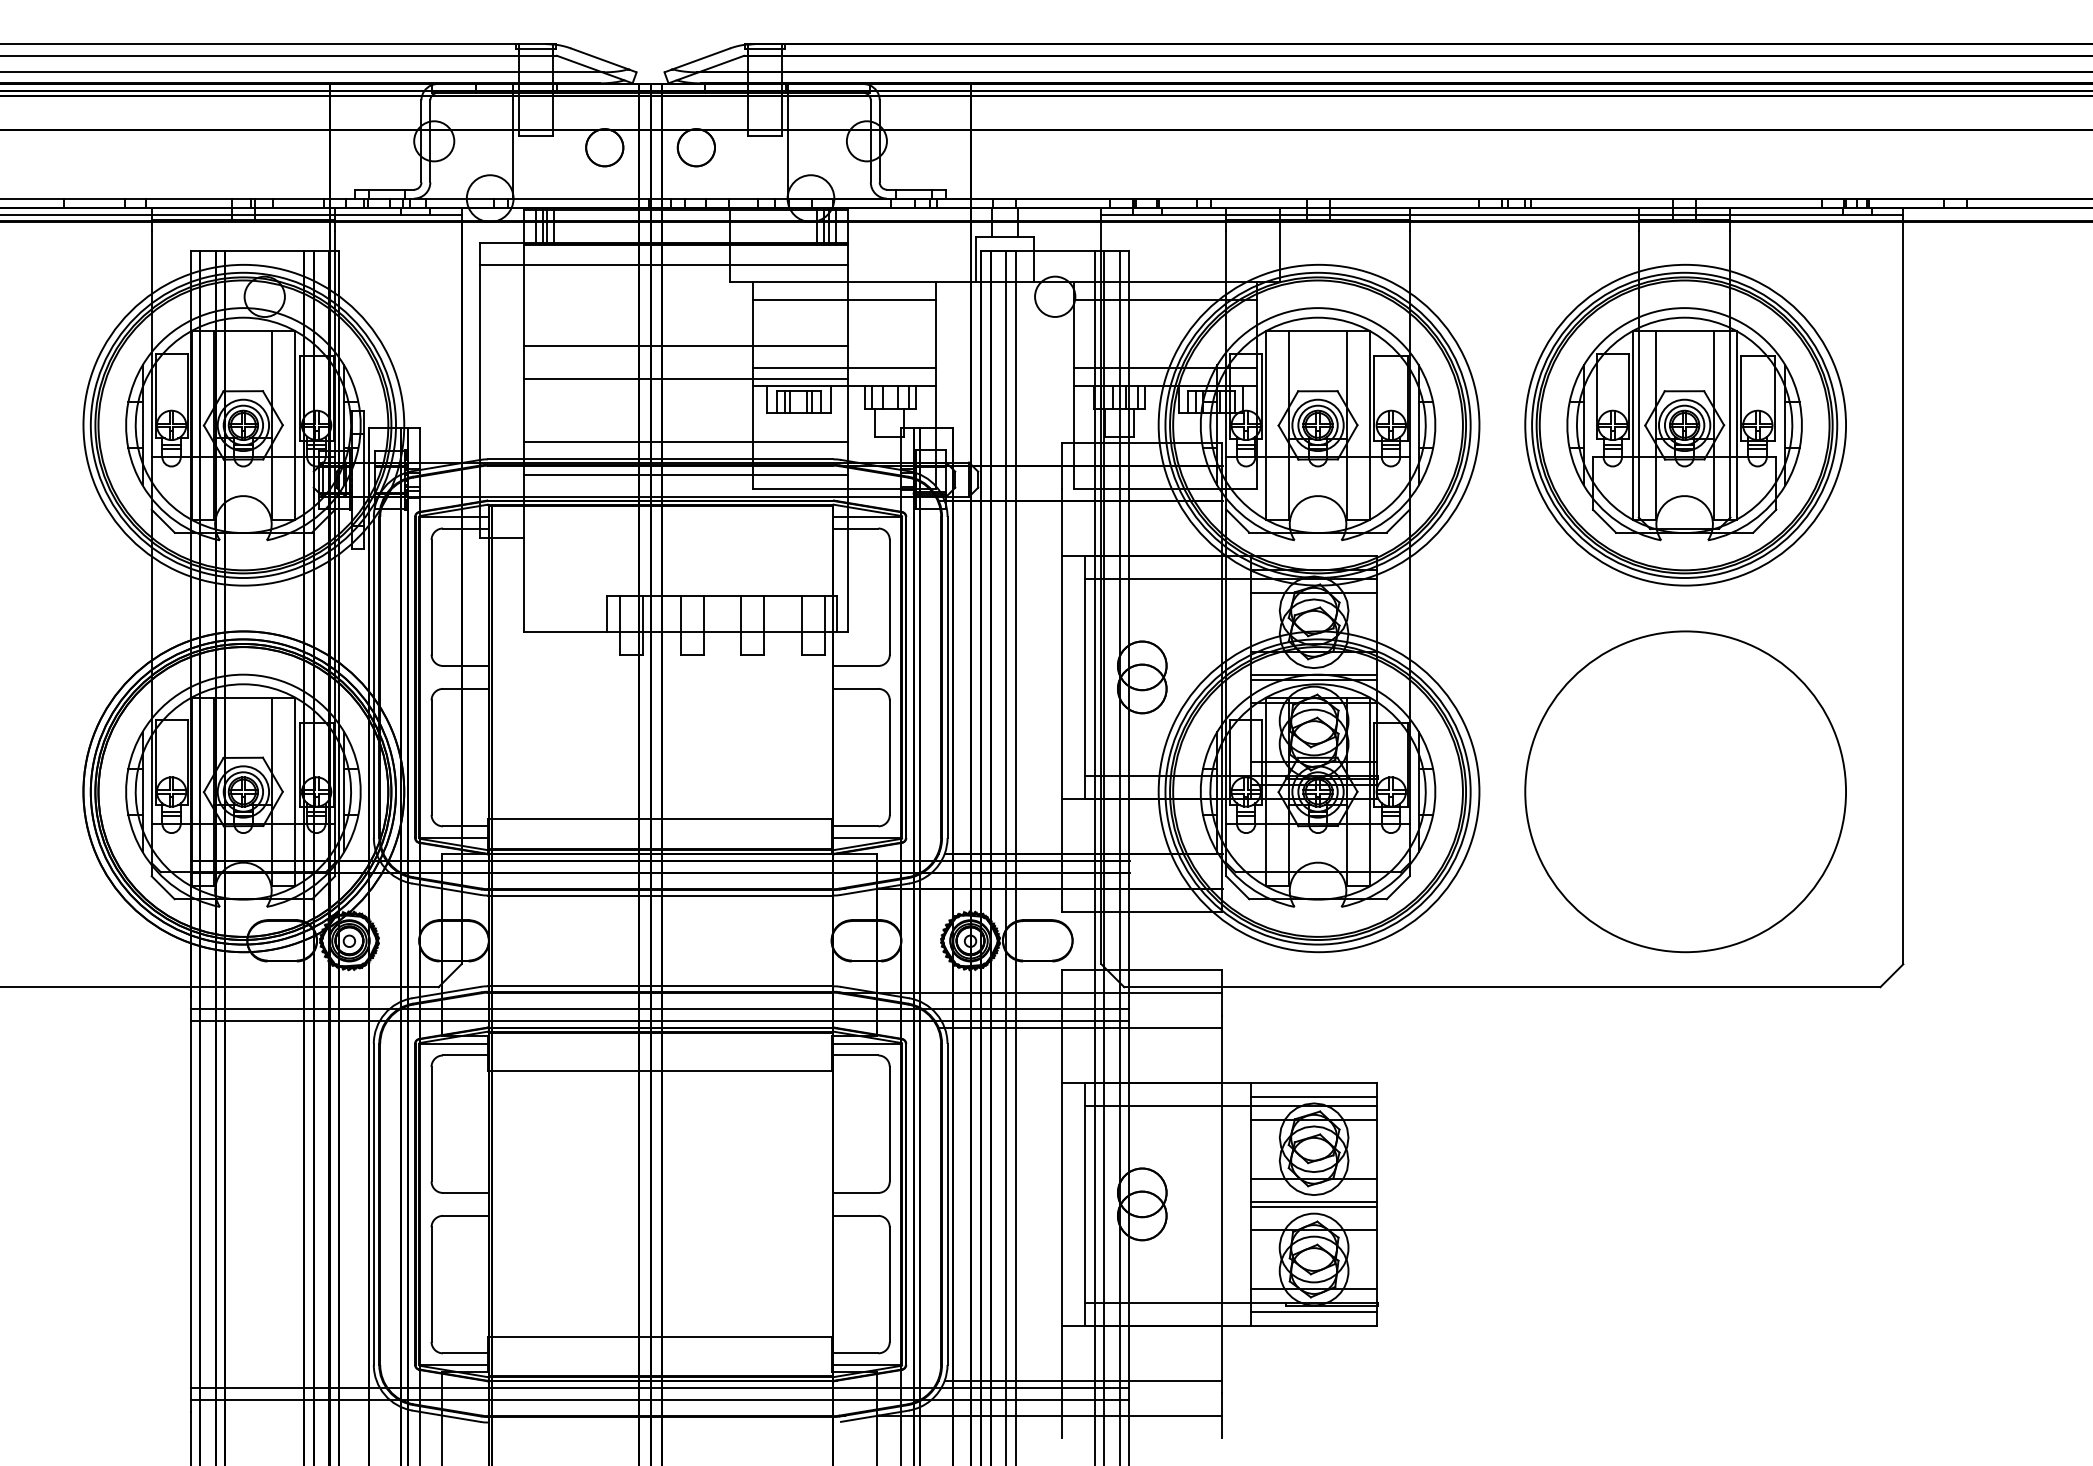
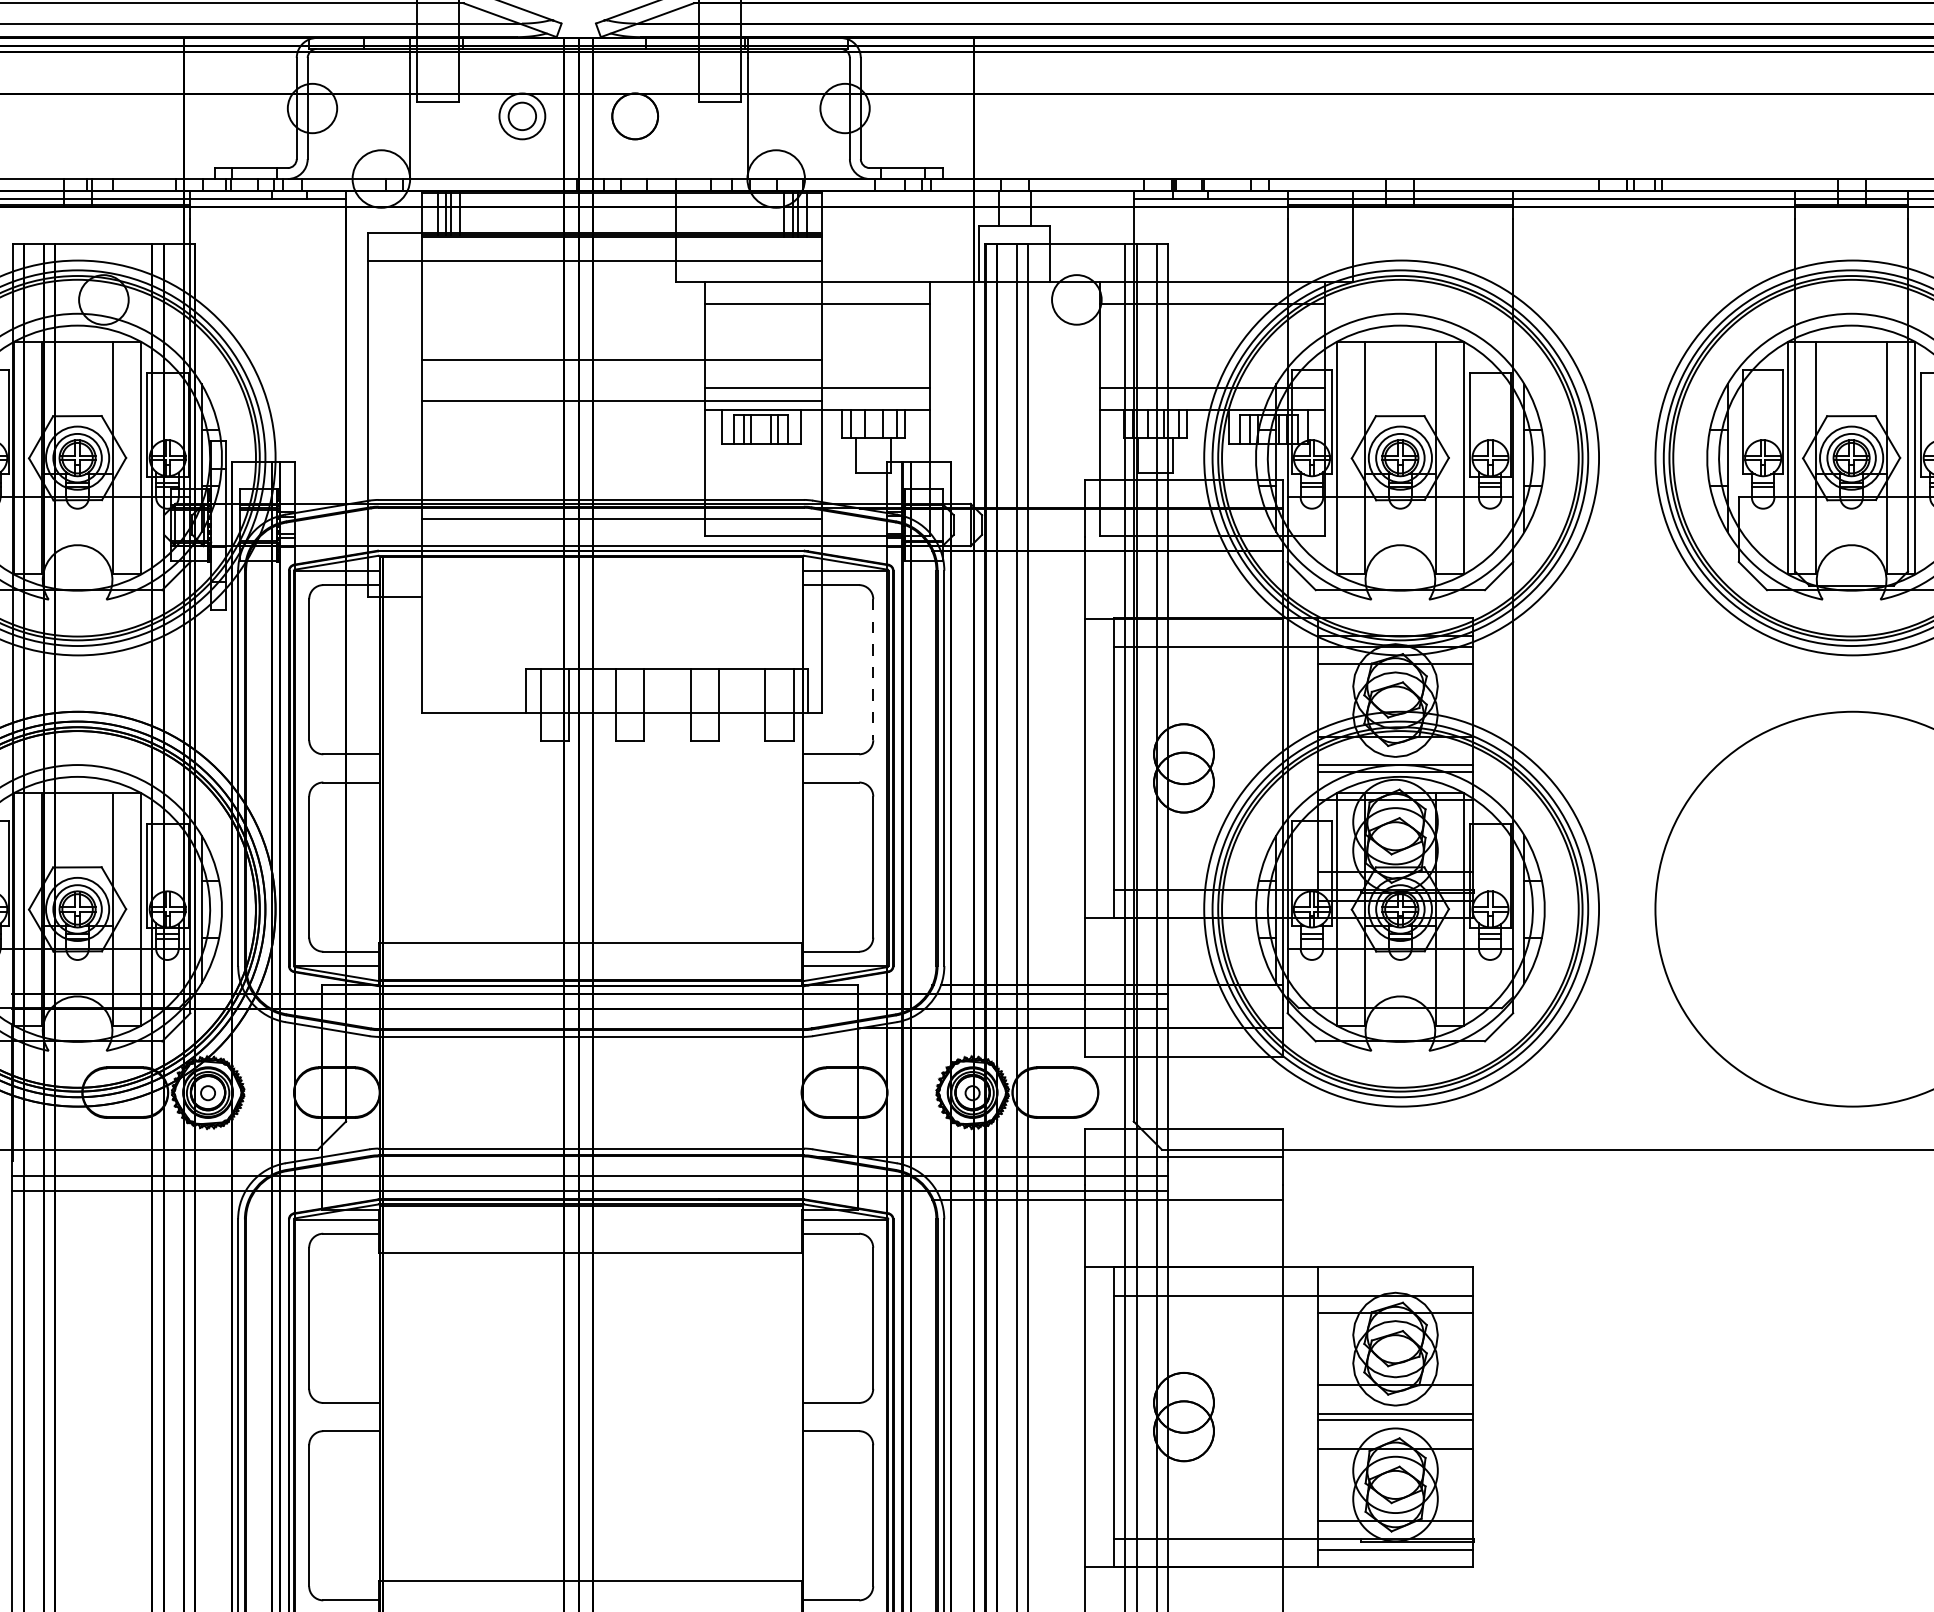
circle: (604, 147) -> (522, 116), size x0.6
line: (685, 442) -> (621, 479), removed
line: (889, 597) -> (872, 670), solid -> dashed
line: (1314, 1096) -> (1396, 1284), removed

